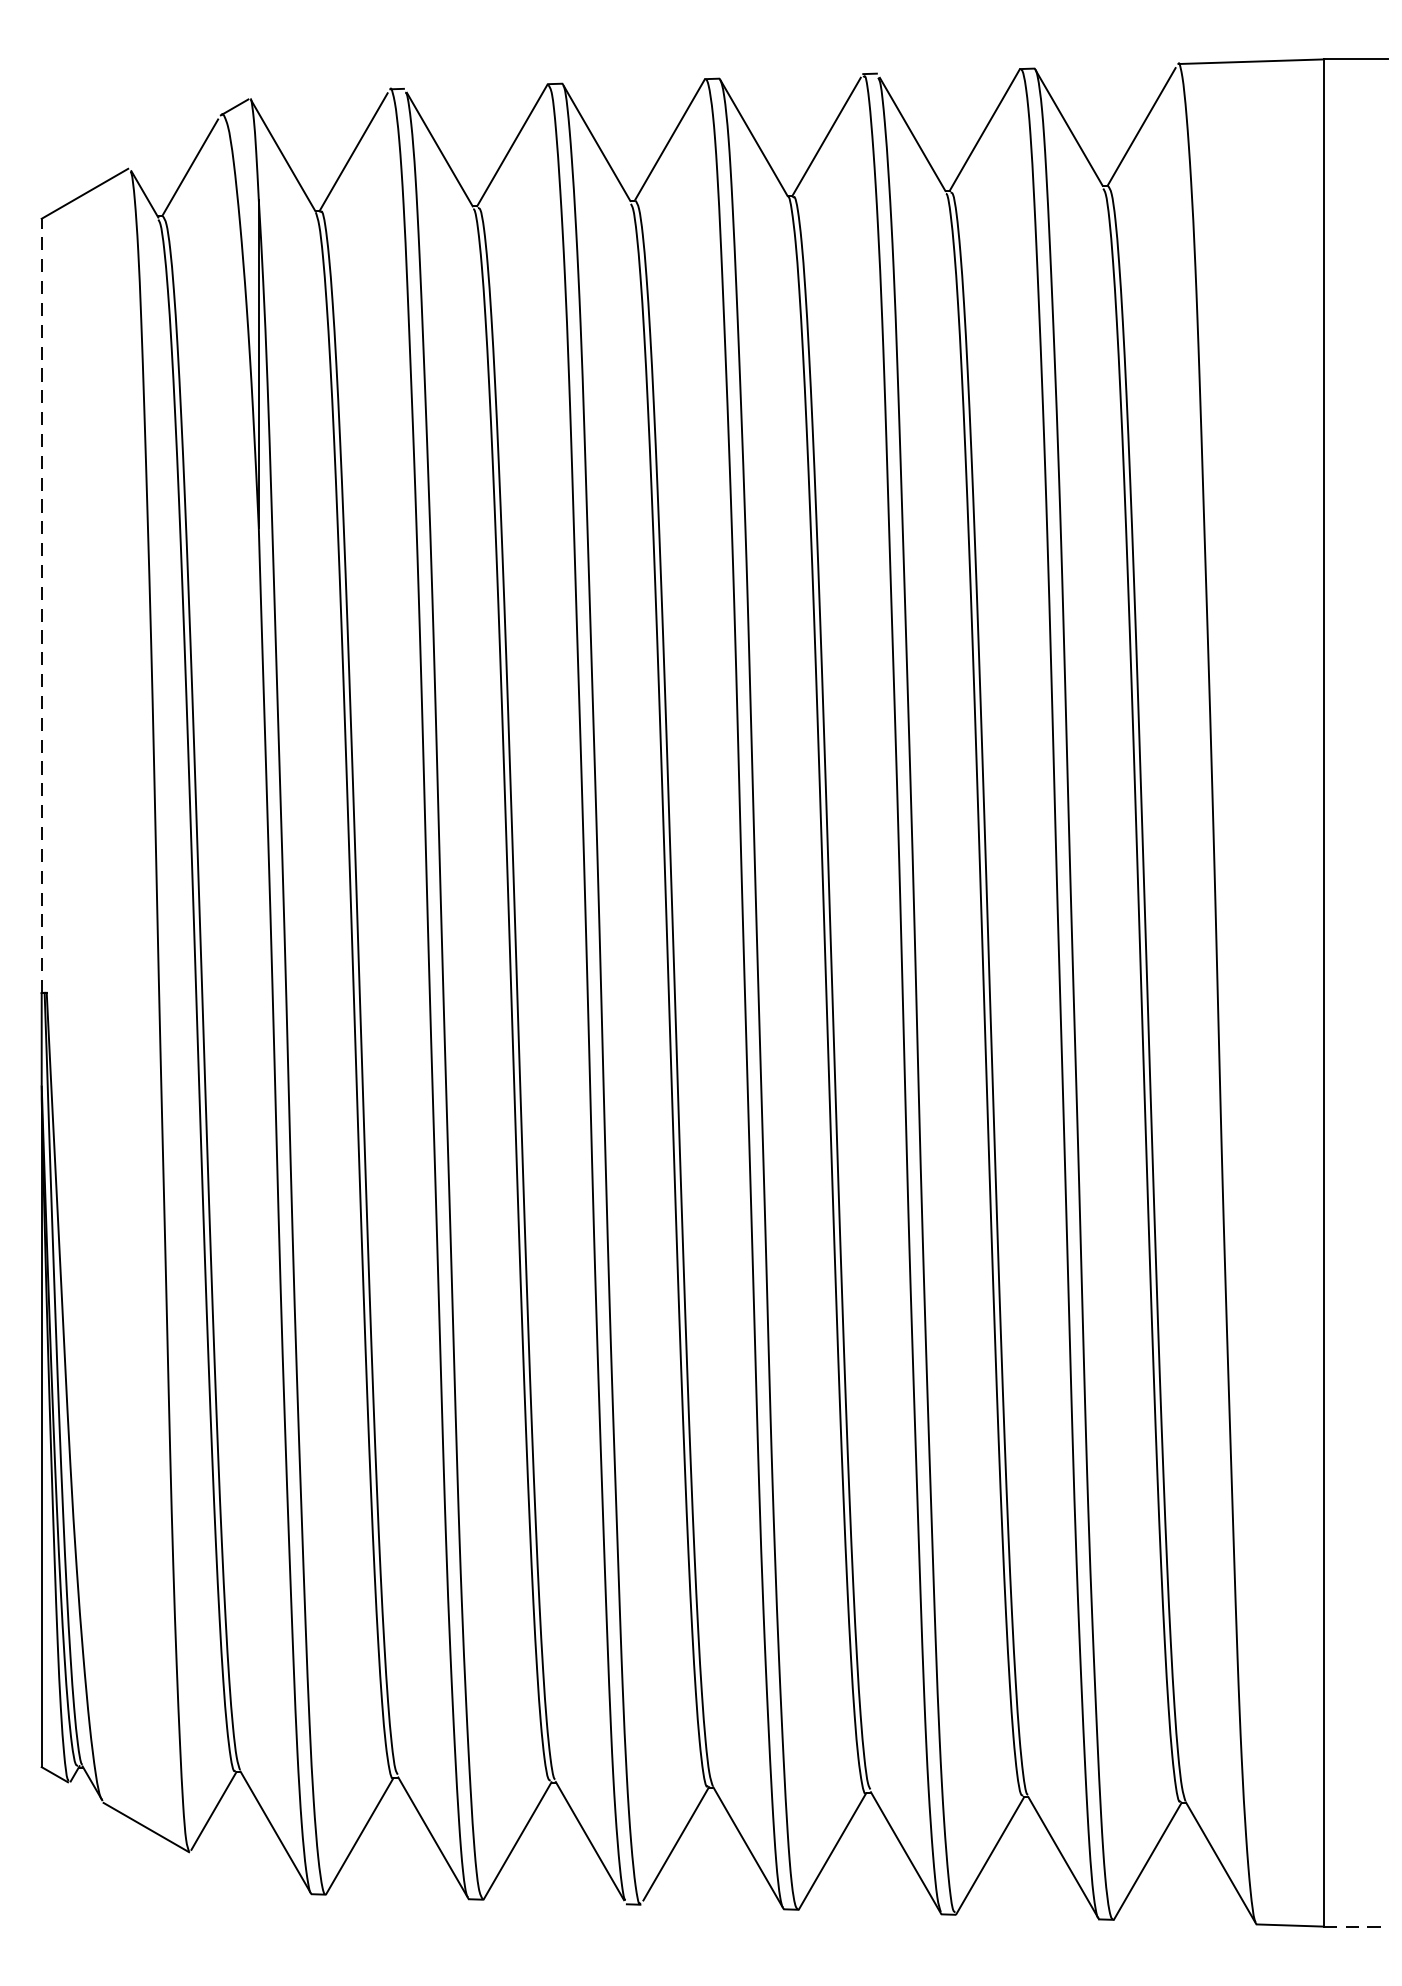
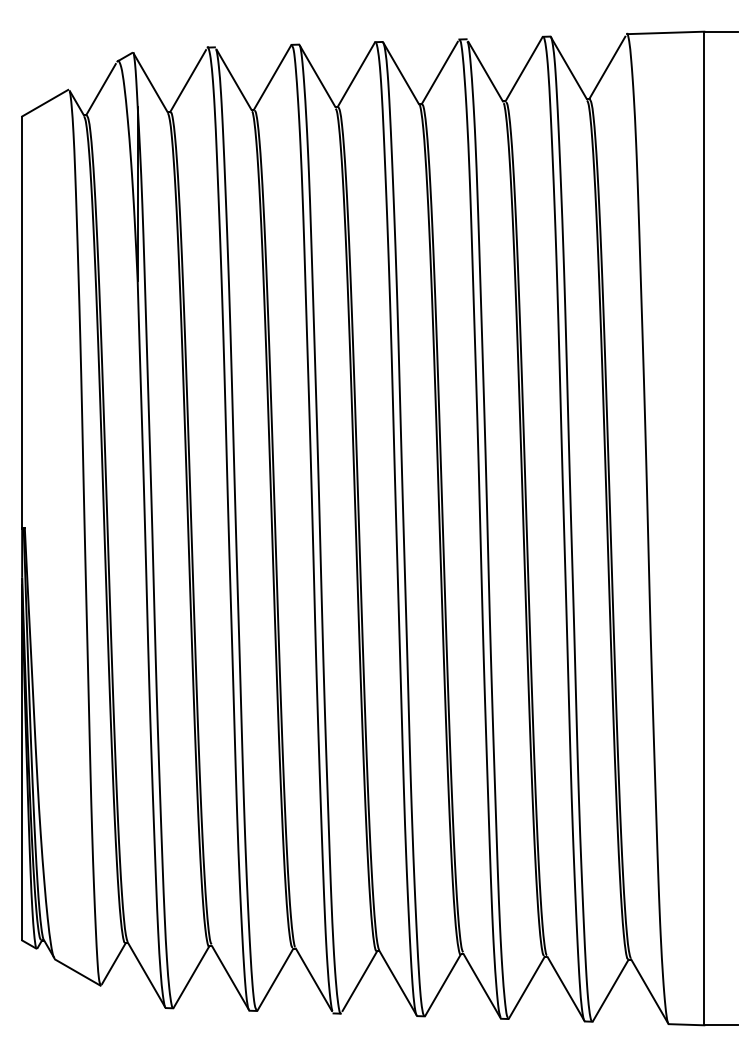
line: (42, 605) -> (22, 322), dashed -> solid
line: (1355, 1926) -> (721, 1025), dashed -> solid

